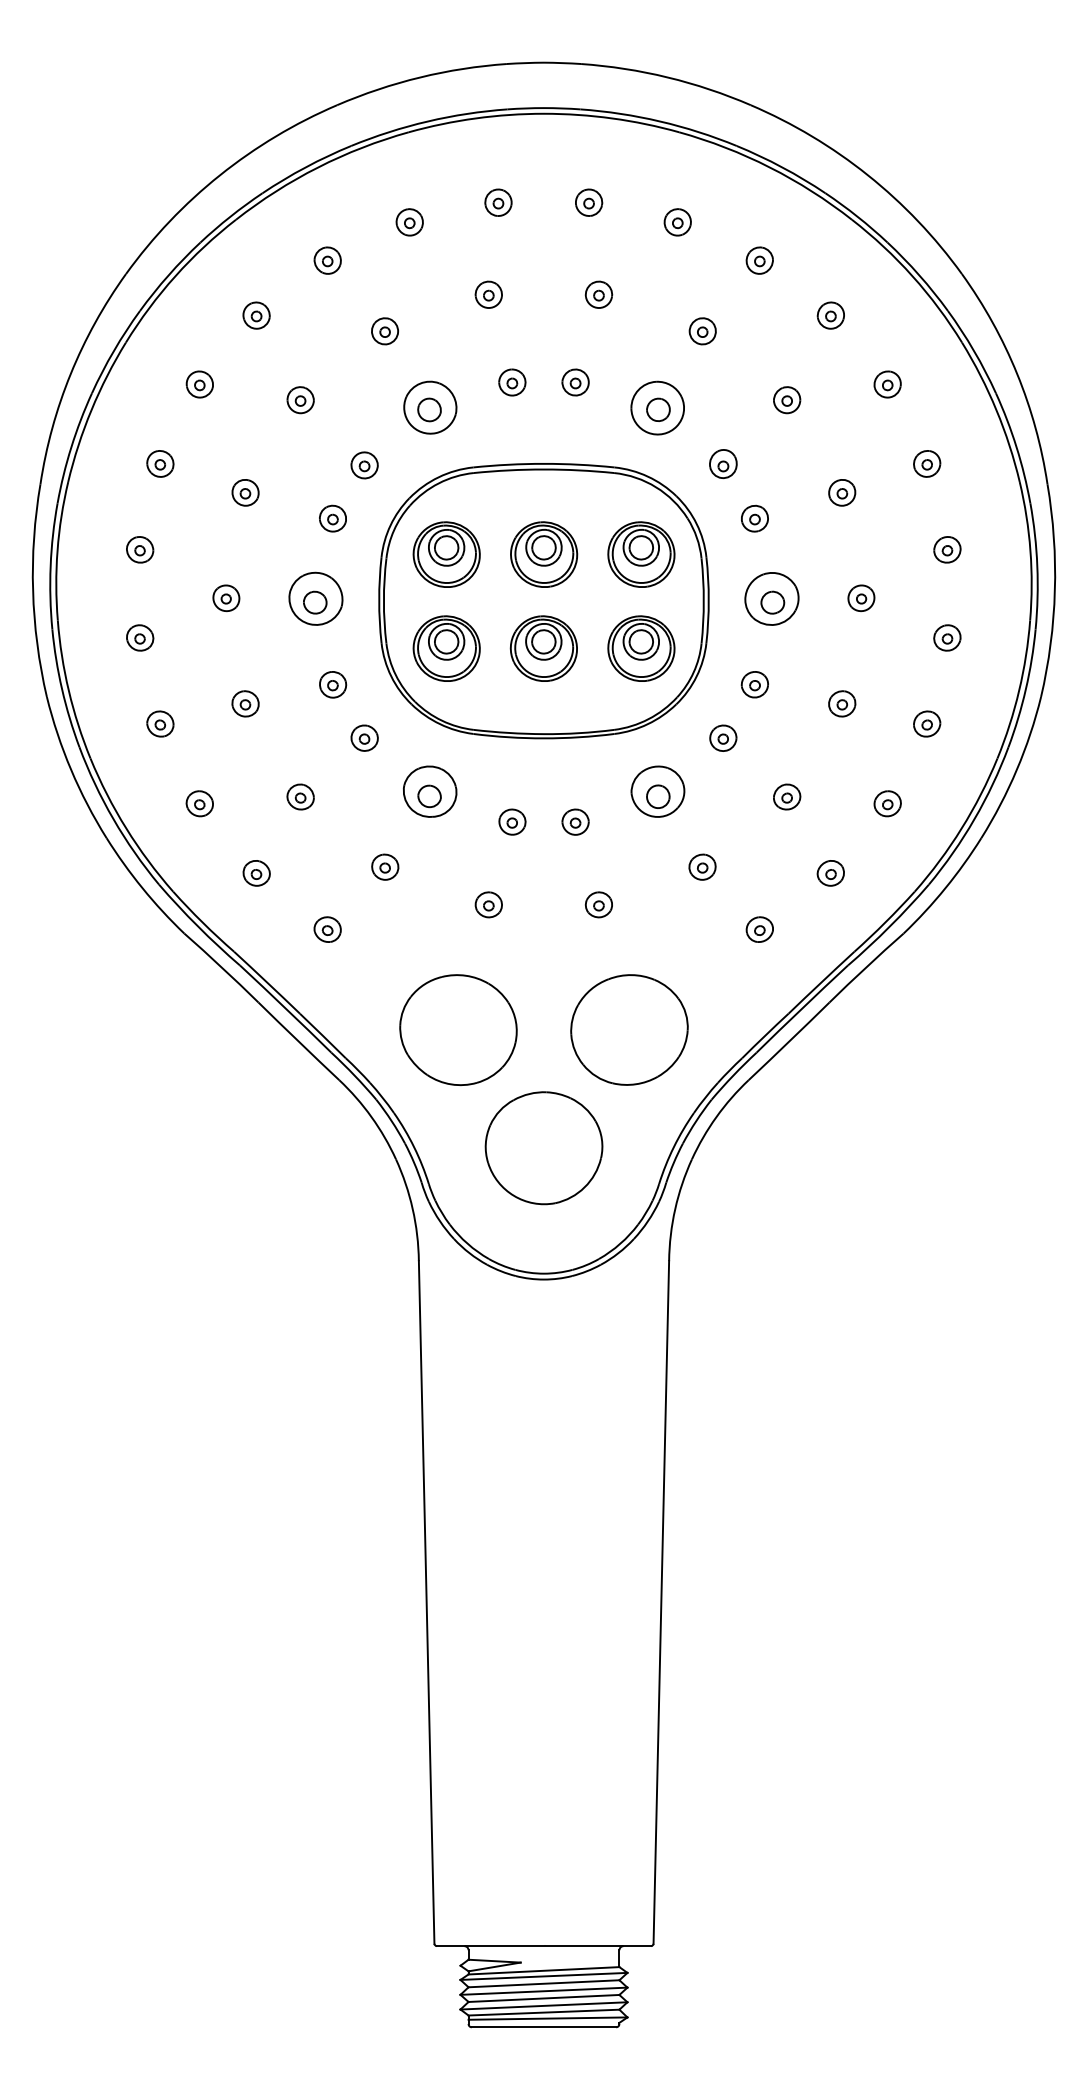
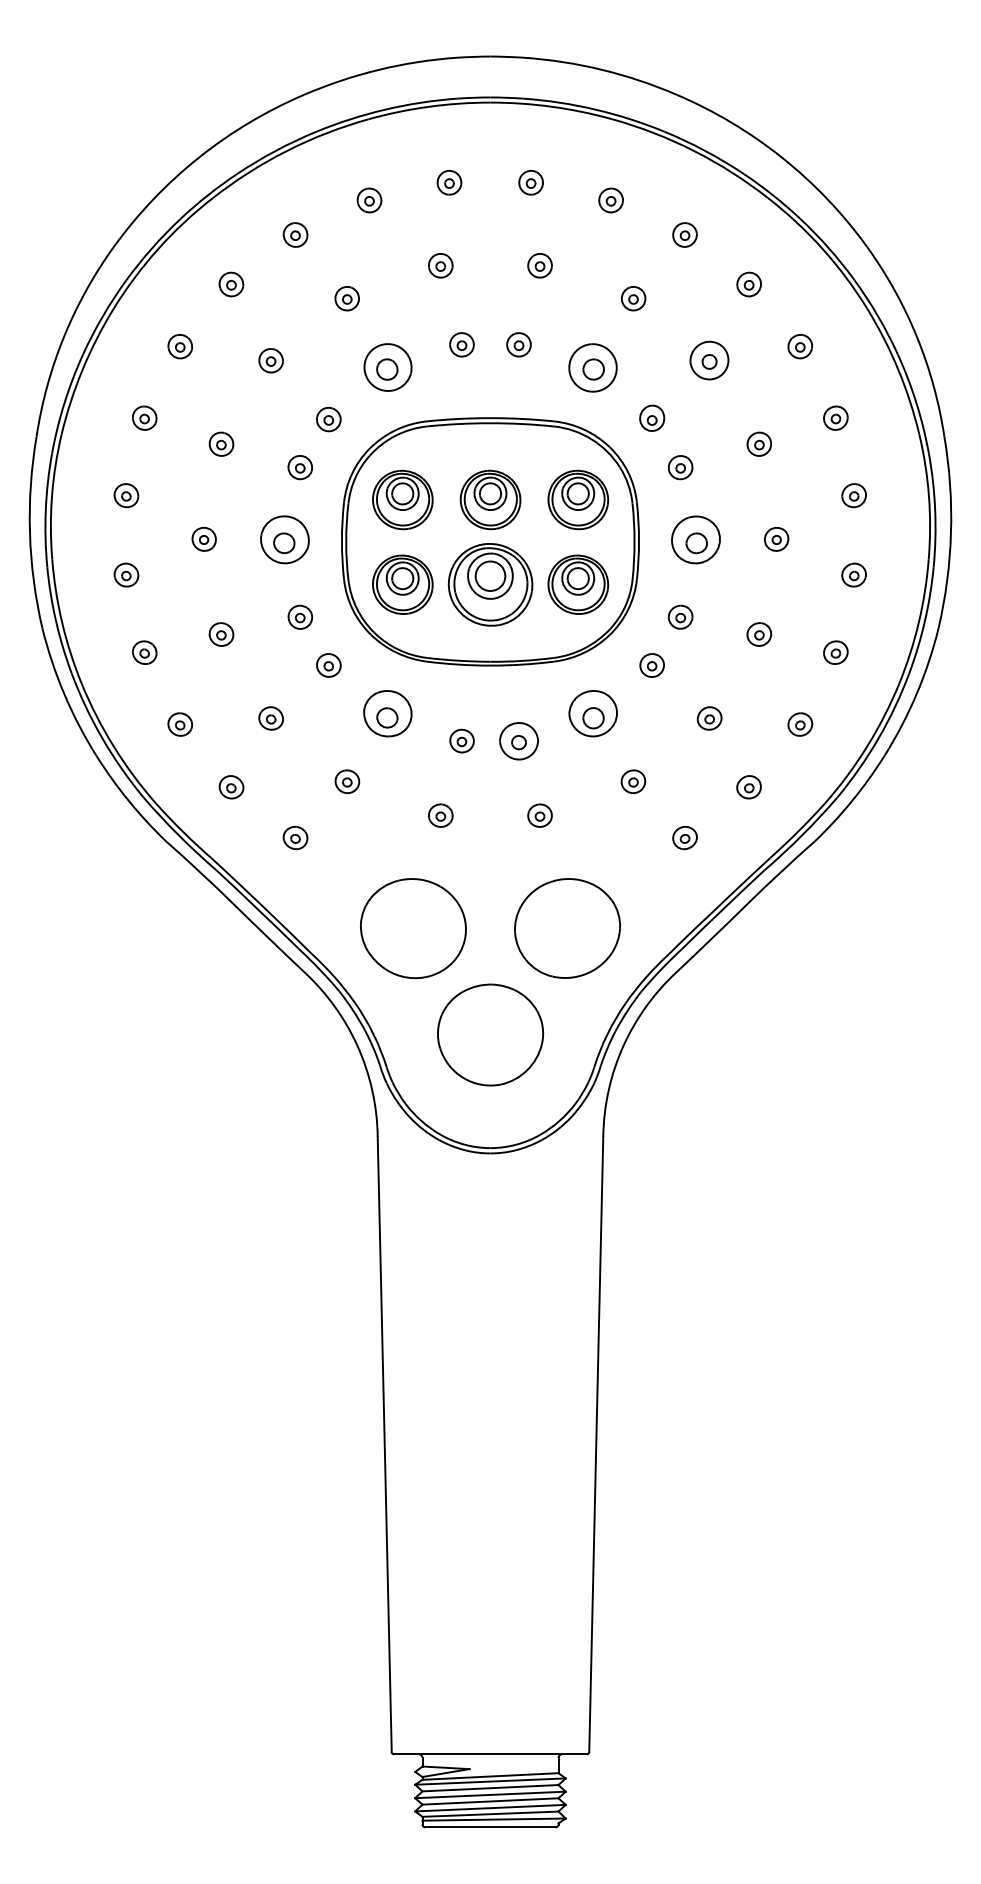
part: (787, 400) -> (709, 361), size x1.6
part: (543, 648) -> (490, 584), size x1.4
part: (575, 821) -> (518, 740), size x1.6

